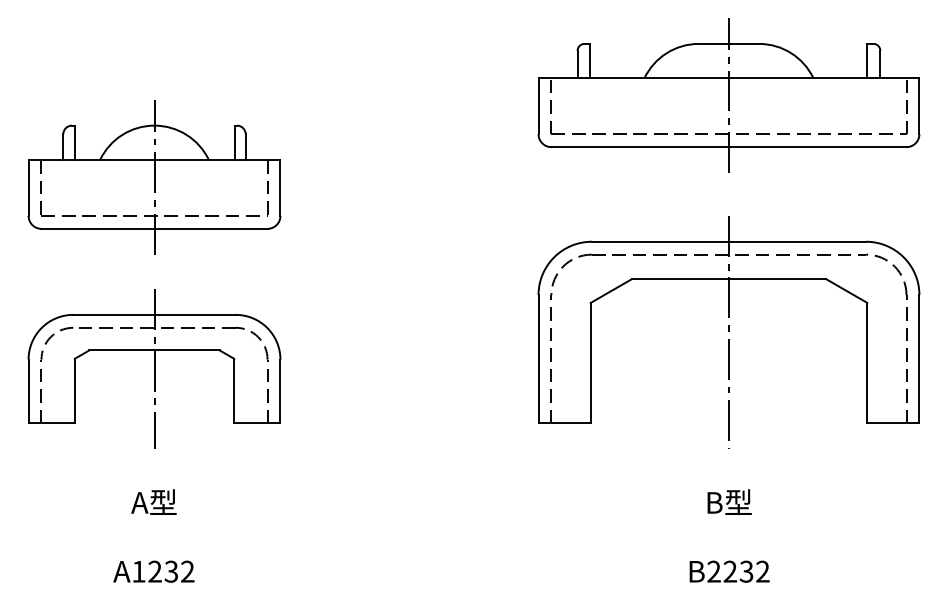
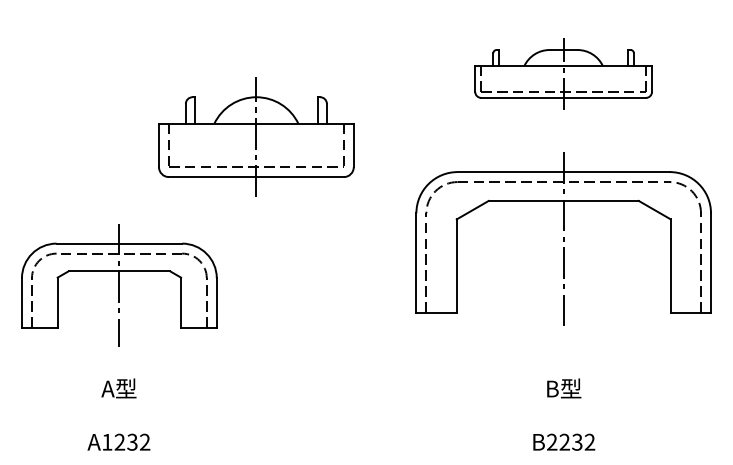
part: (728, 94) -> (563, 73), size x0.6
part: (154, 176) -> (256, 136), moved
part: (728, 327) -> (563, 238), moved

